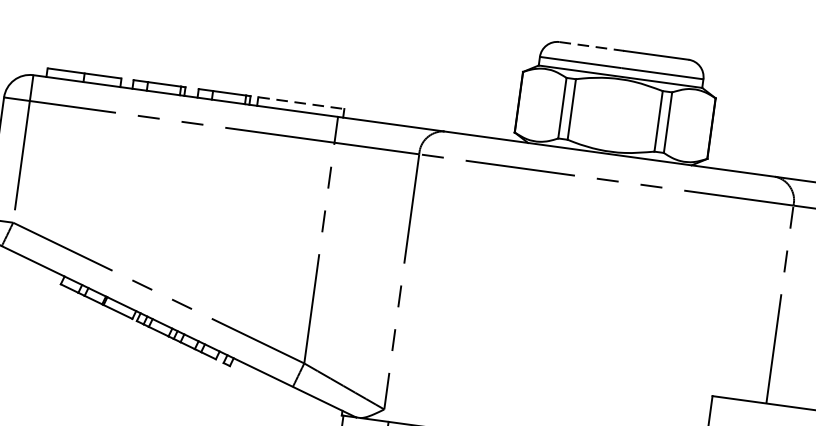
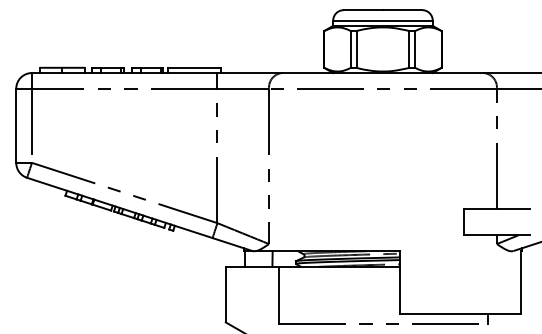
line: (591, 47) -> (363, 10), dashed -> solid
line: (301, 102) -> (194, 67), dashed -> solid

